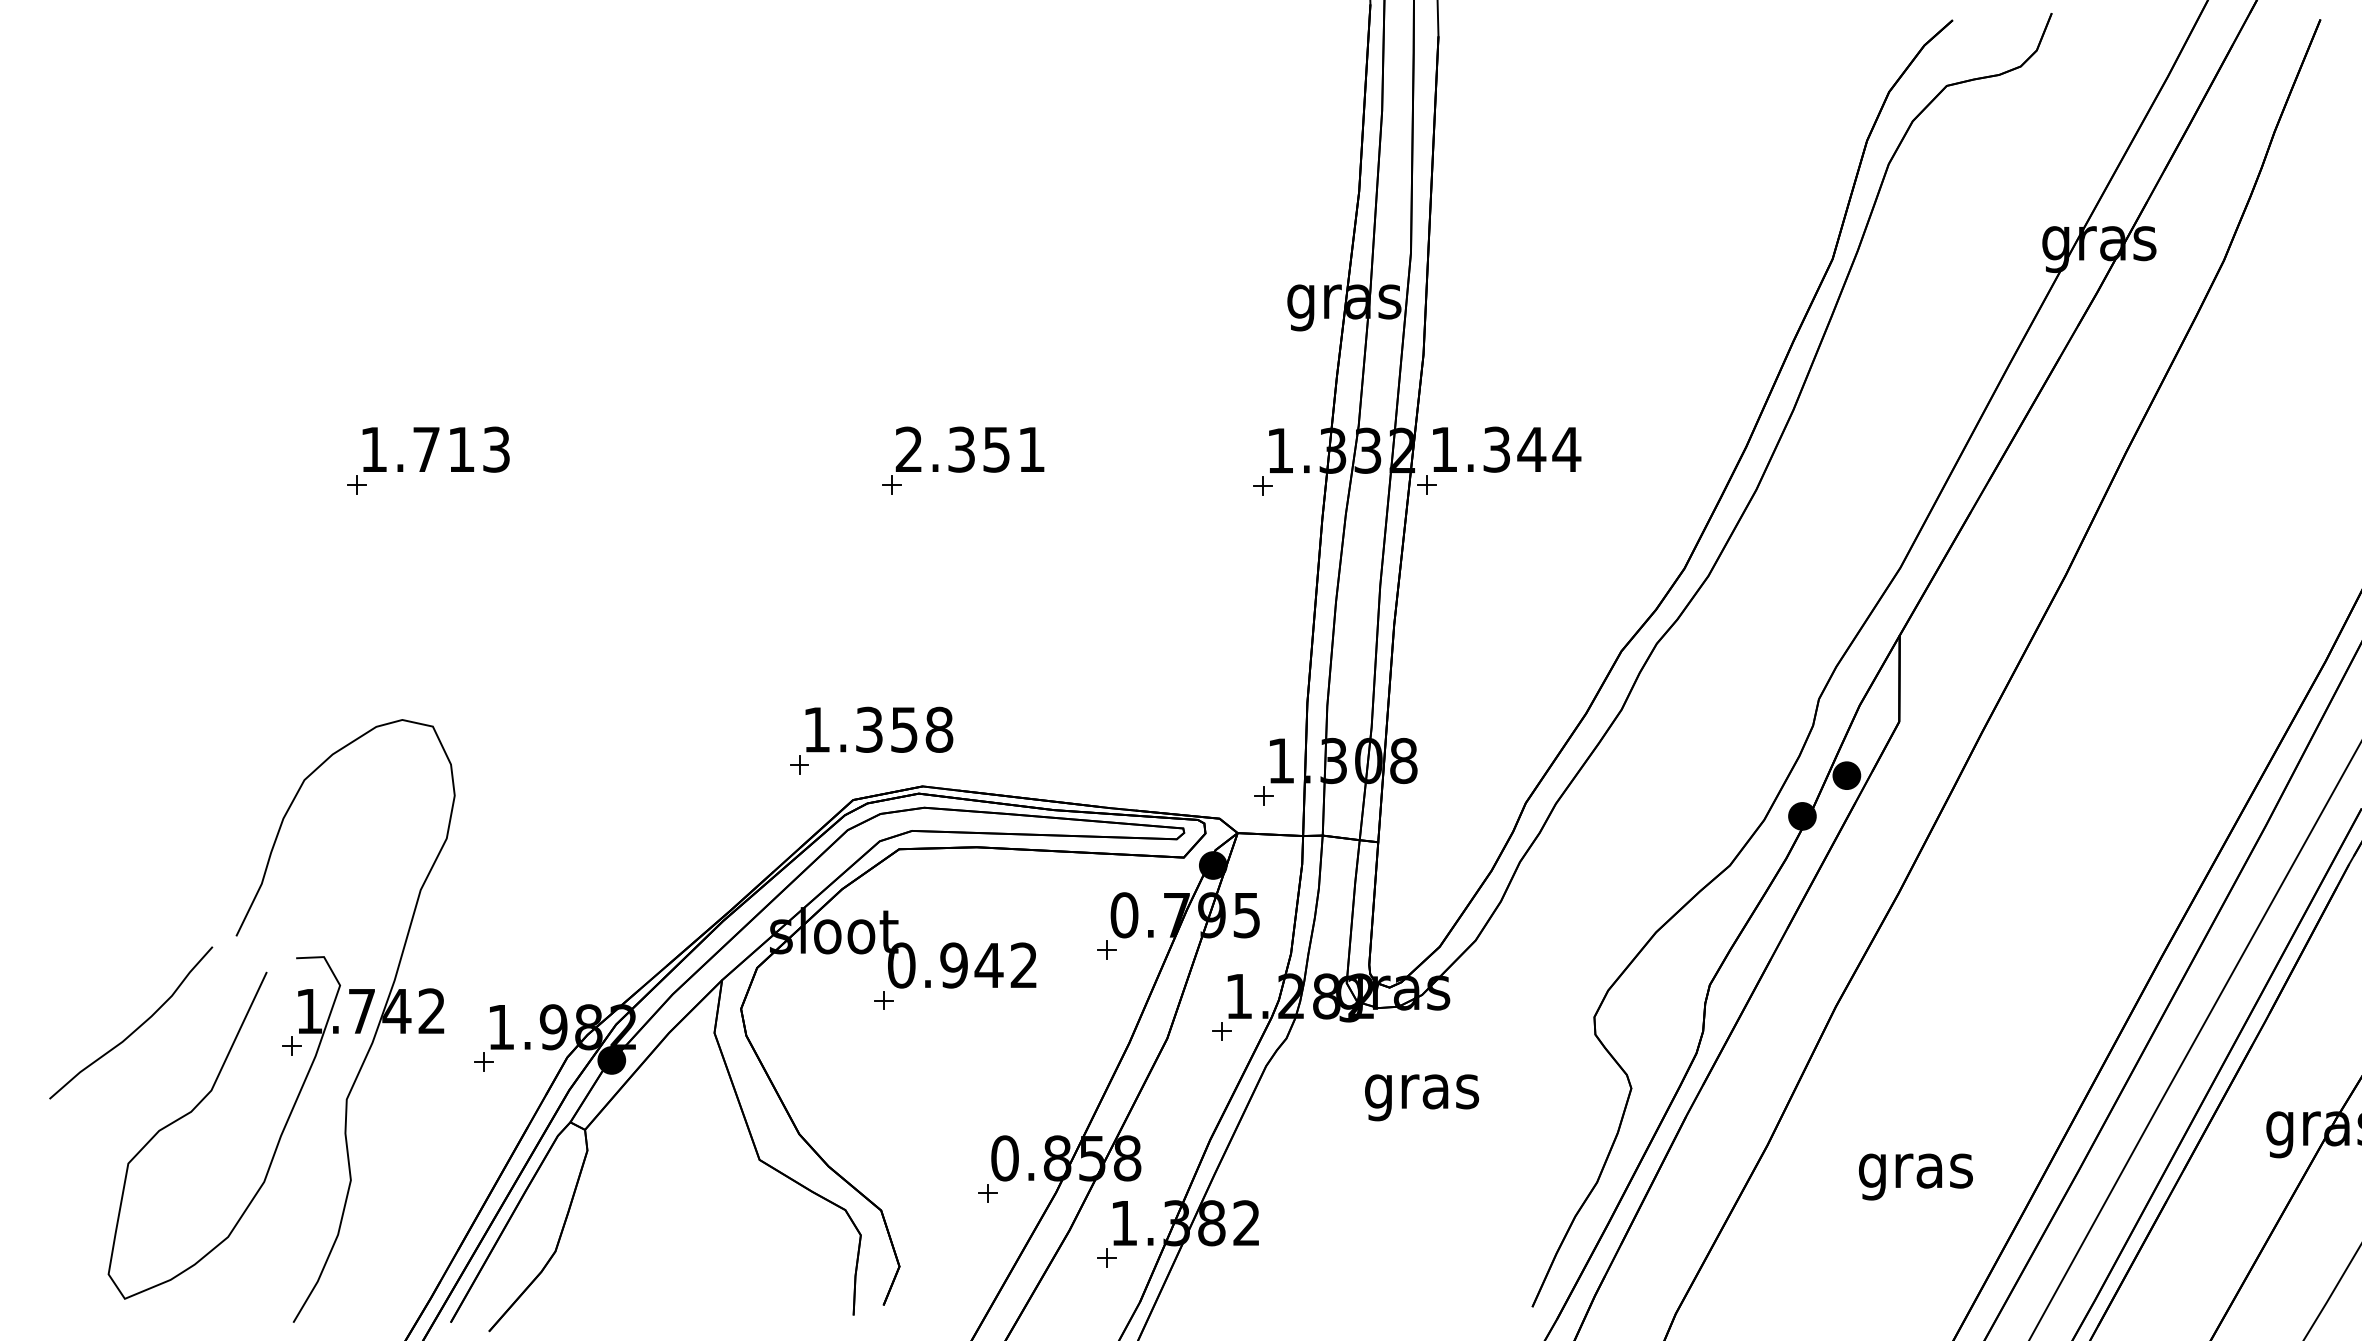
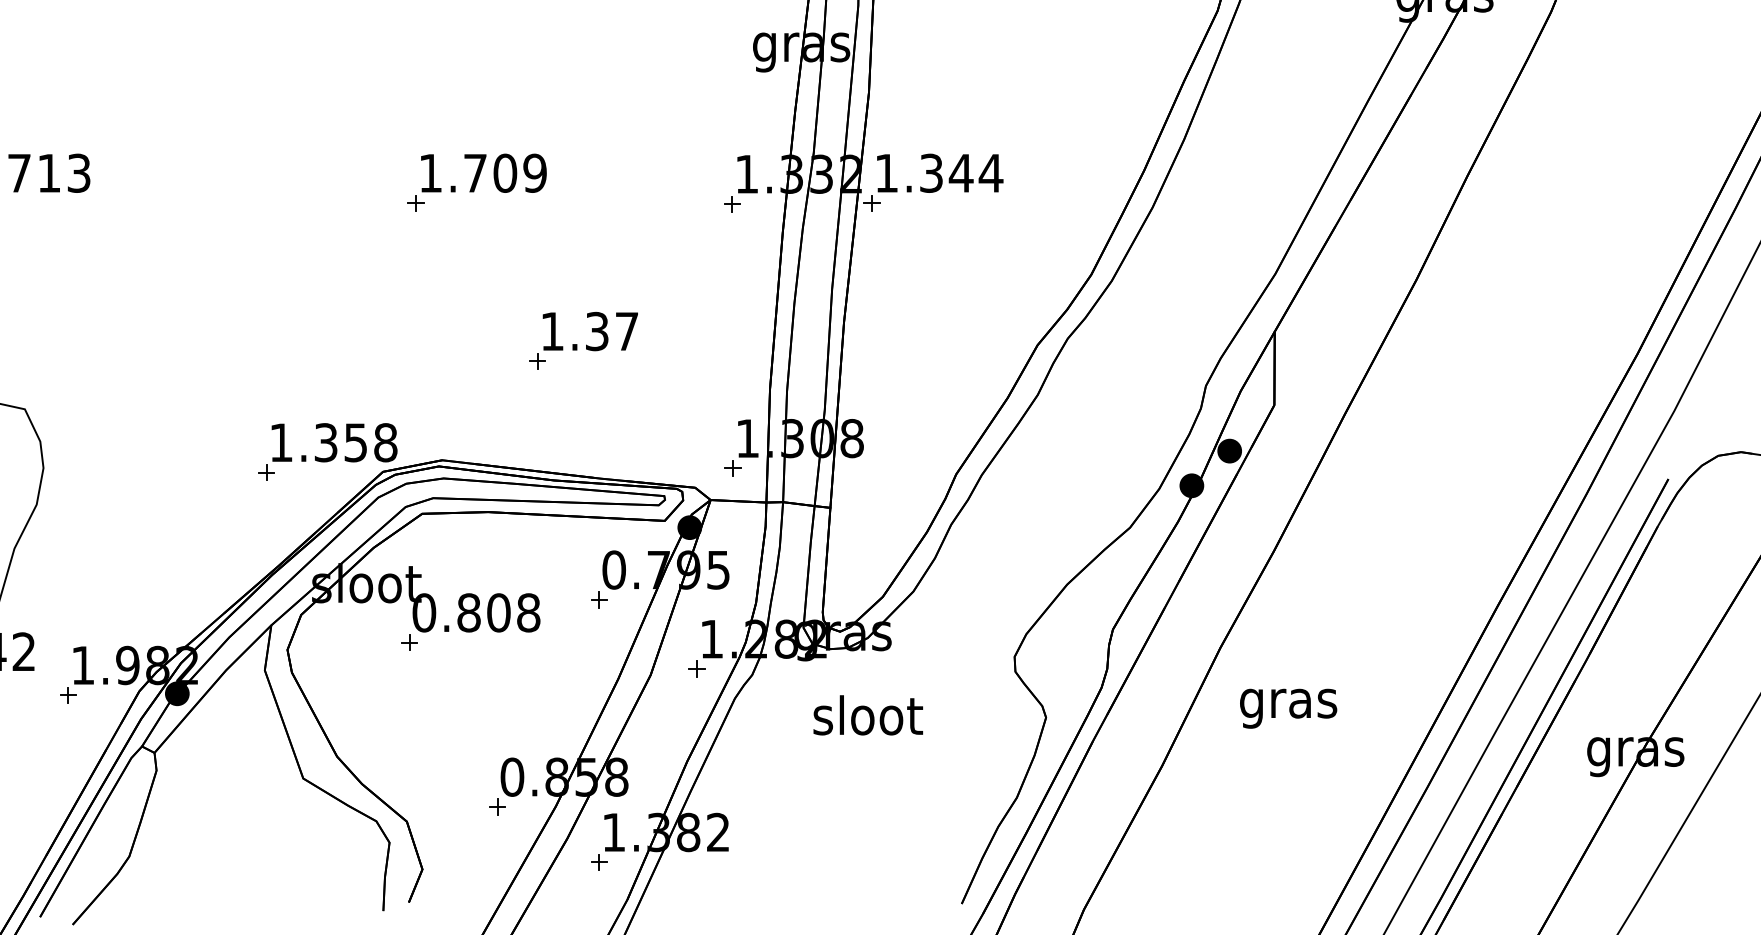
text: (970, 449) -> (482, 173), 2.351 -> 1.709
part: (1088, 645) -> (583, 340), added
part: (871, 740) -> (327, 451), moved
text: (988, 965) -> (498, 612), 0.942 -> 0.808
text: (1422, 1091) -> (868, 720), gras -> sloot
text: (1915, 1176) -> (1288, 708), moved

